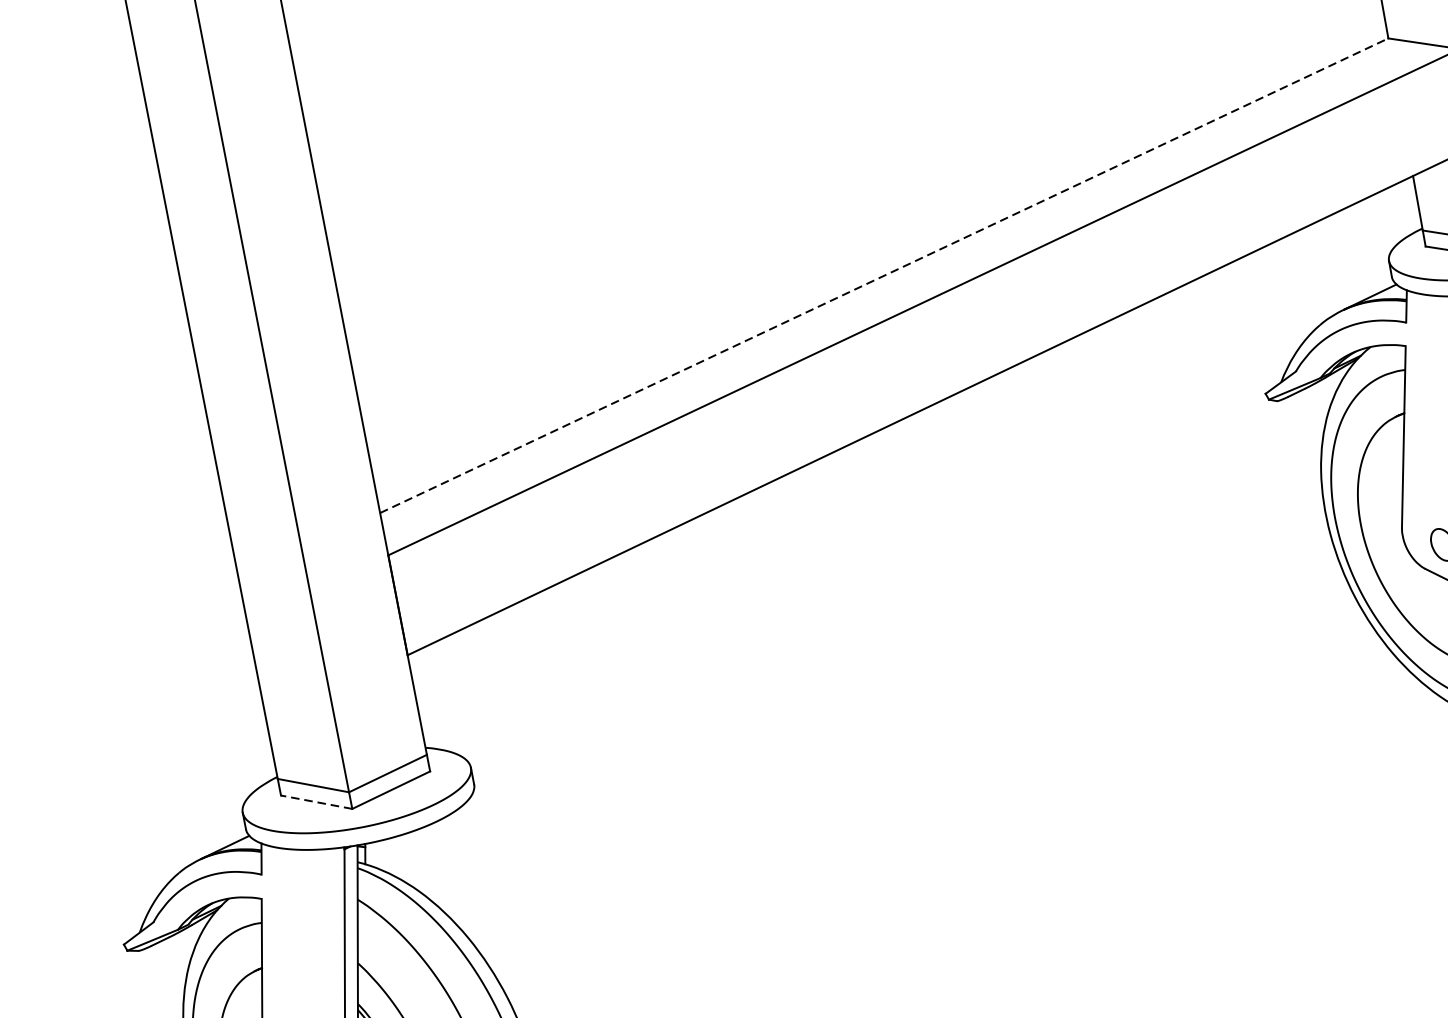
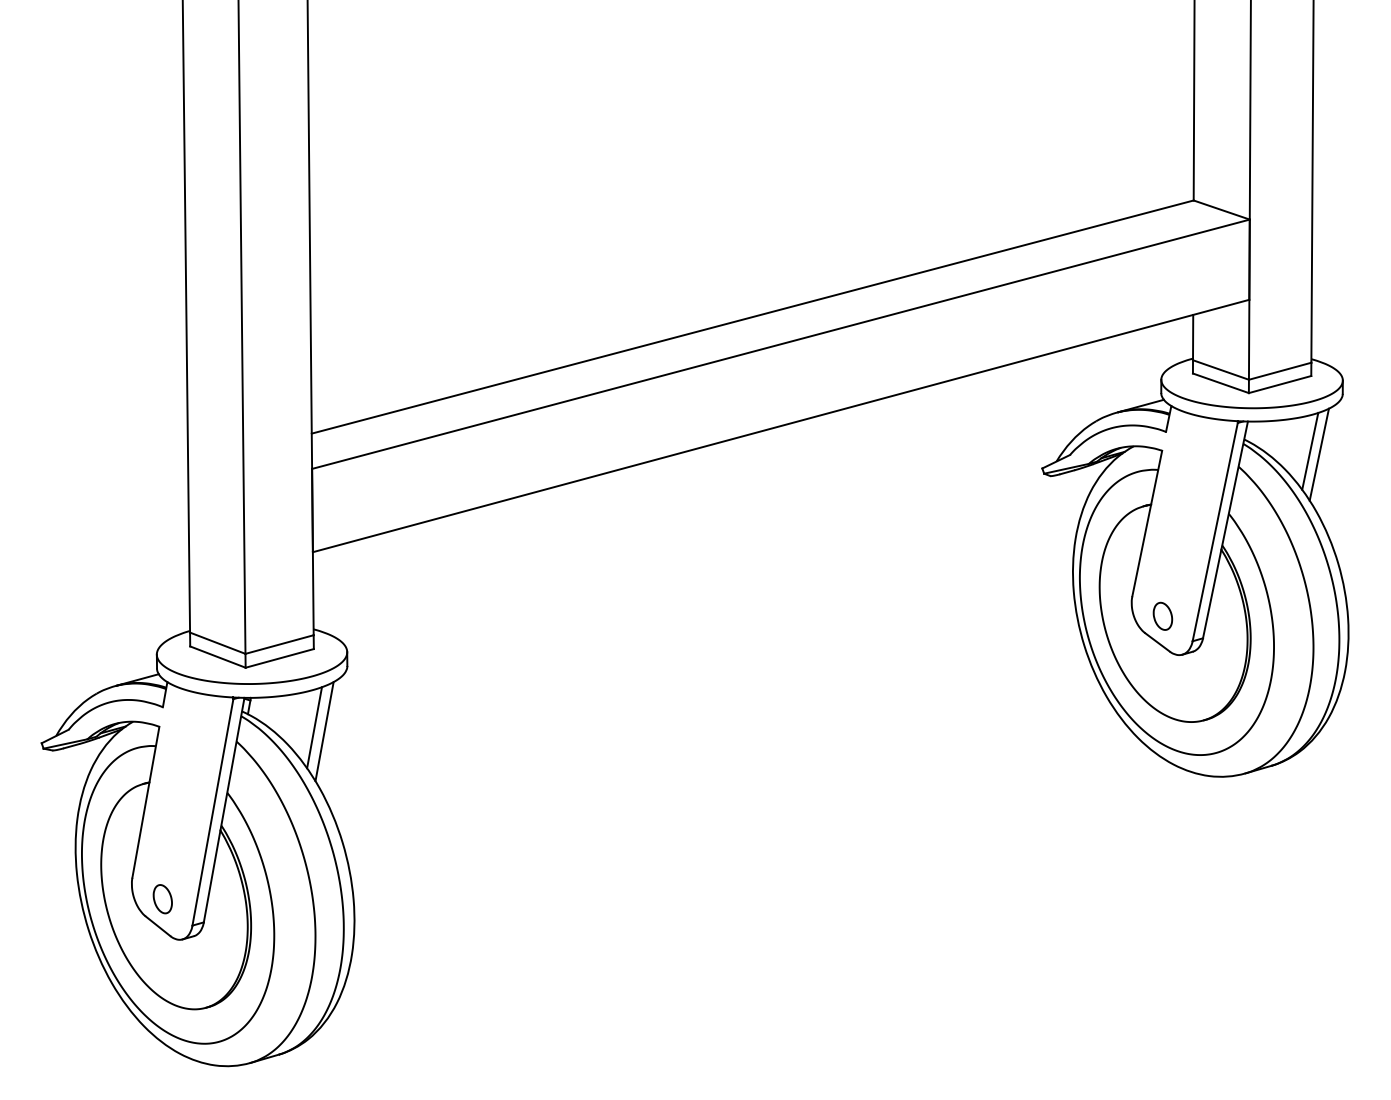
line: (885, 274) -> (753, 316), dashed -> solid
line: (316, 802) -> (217, 657), dashed -> solid
line: (448, 865) -> (314, 727), added
line: (461, 868) -> (324, 731), added

